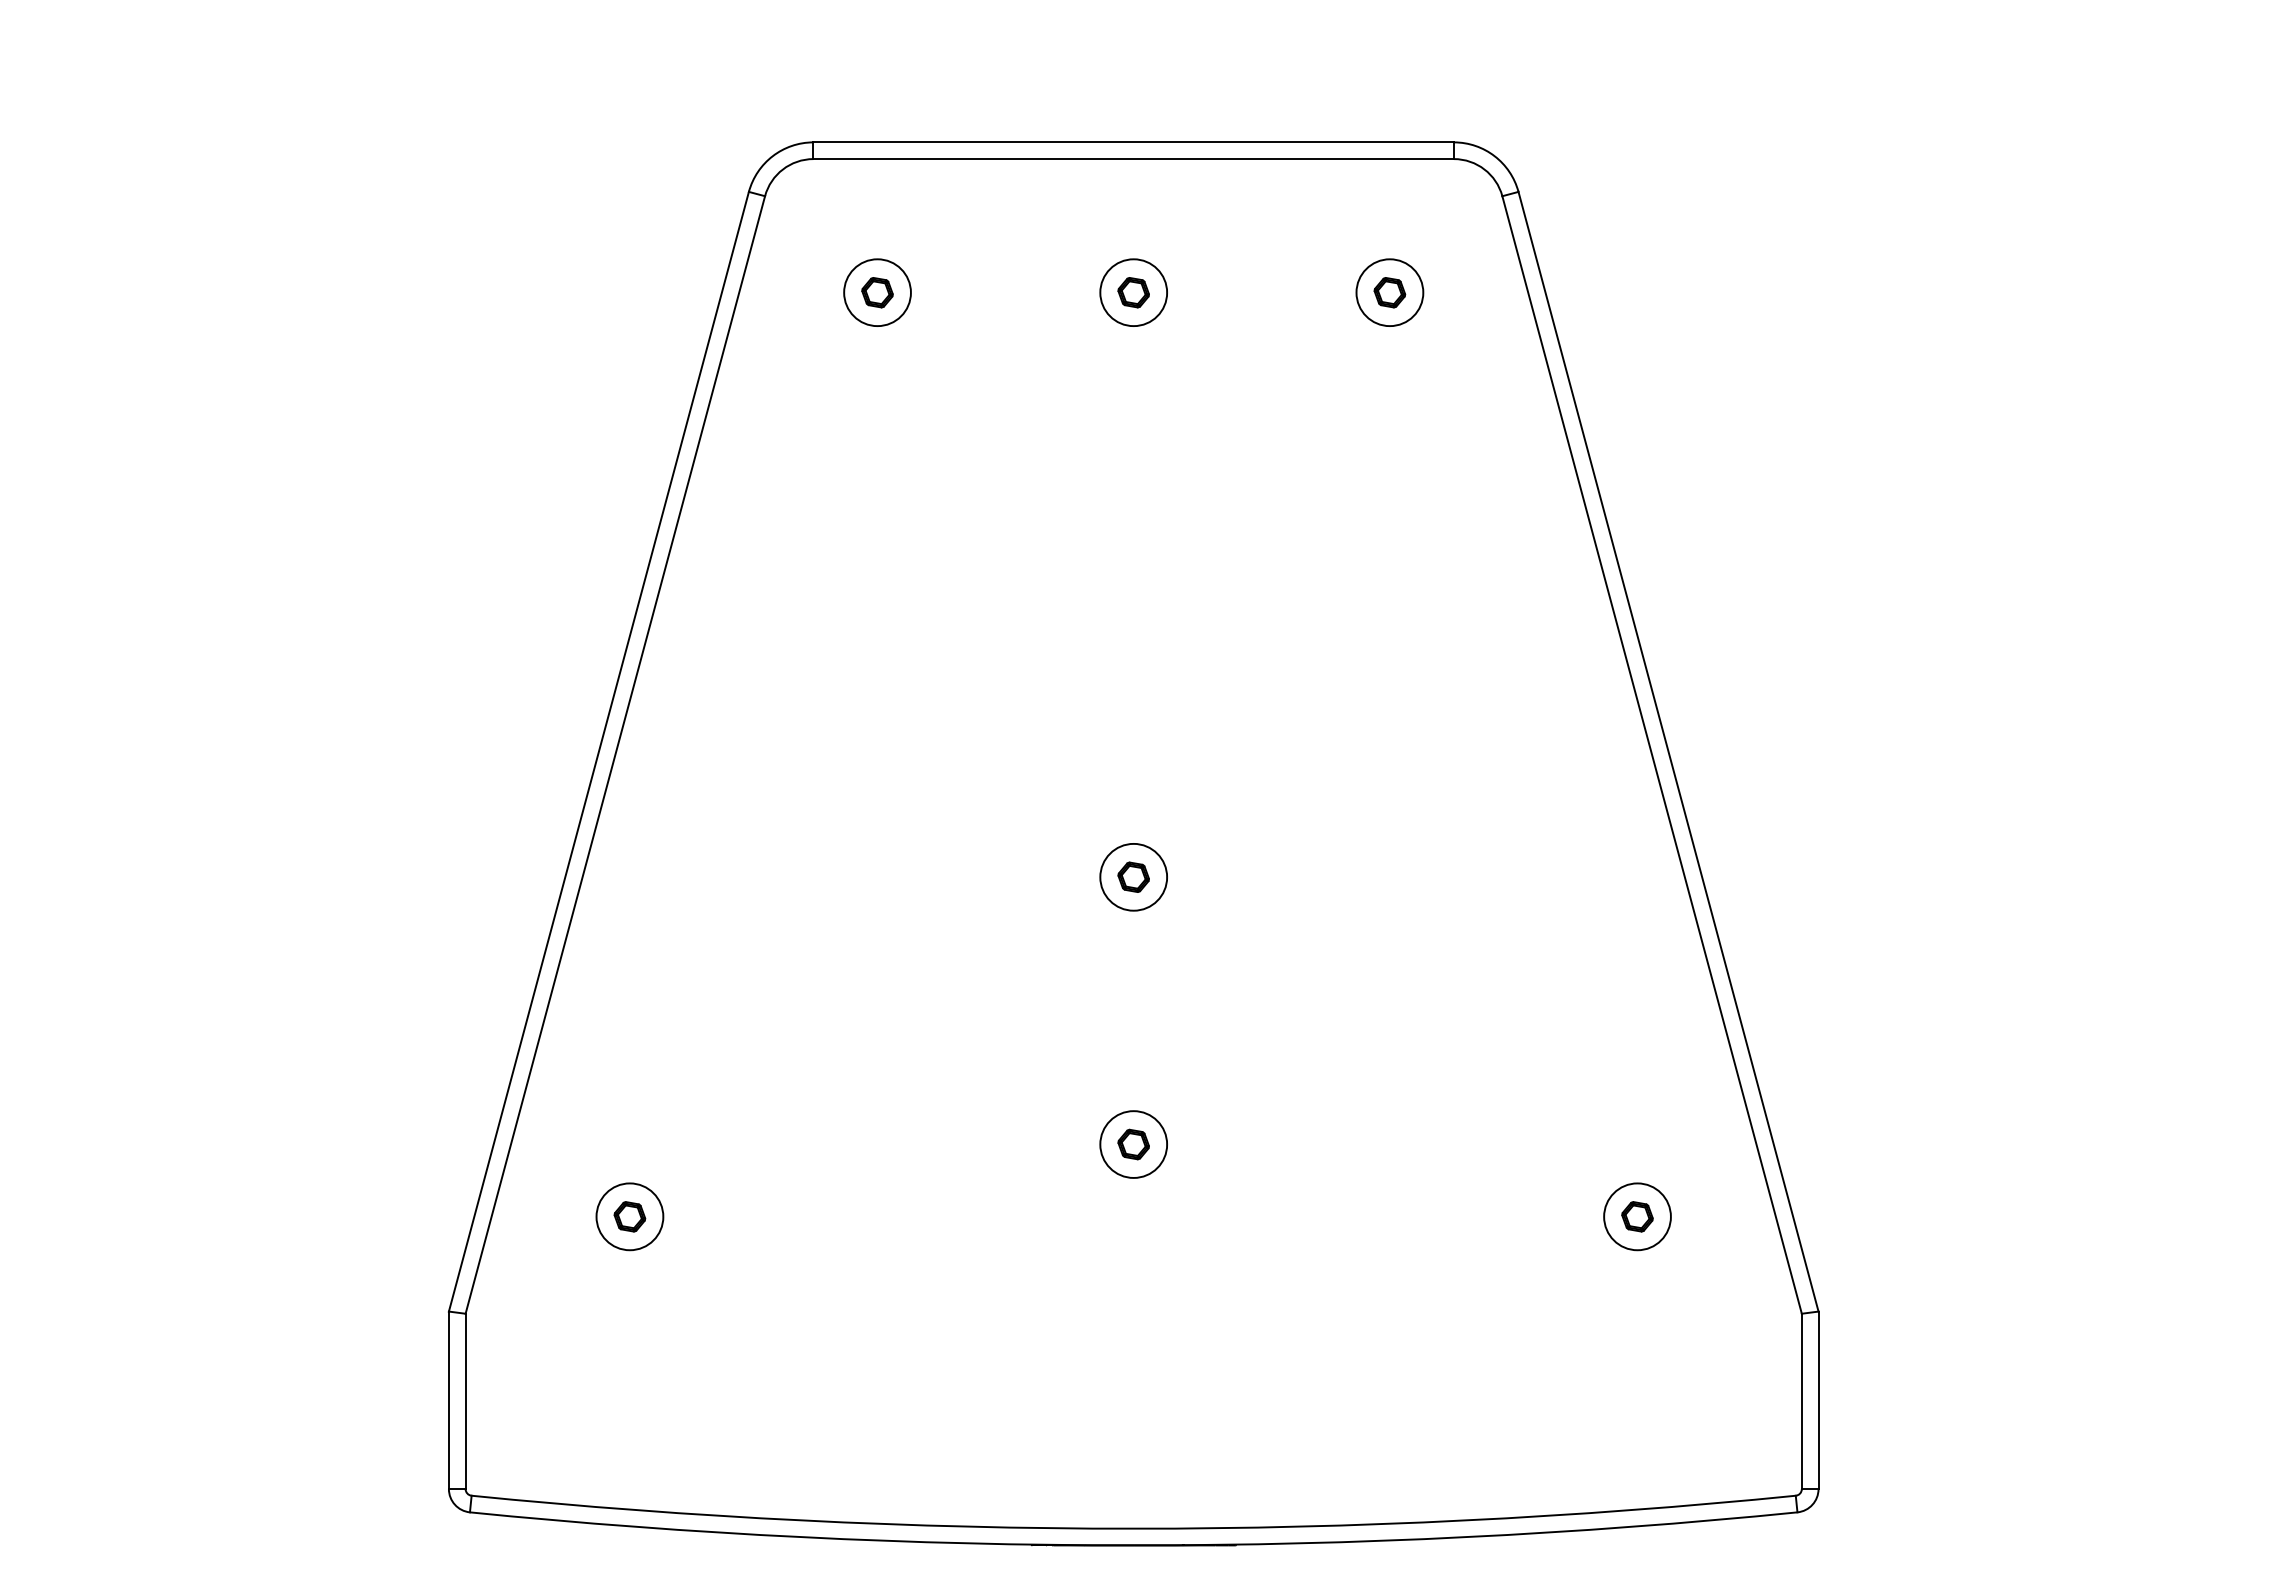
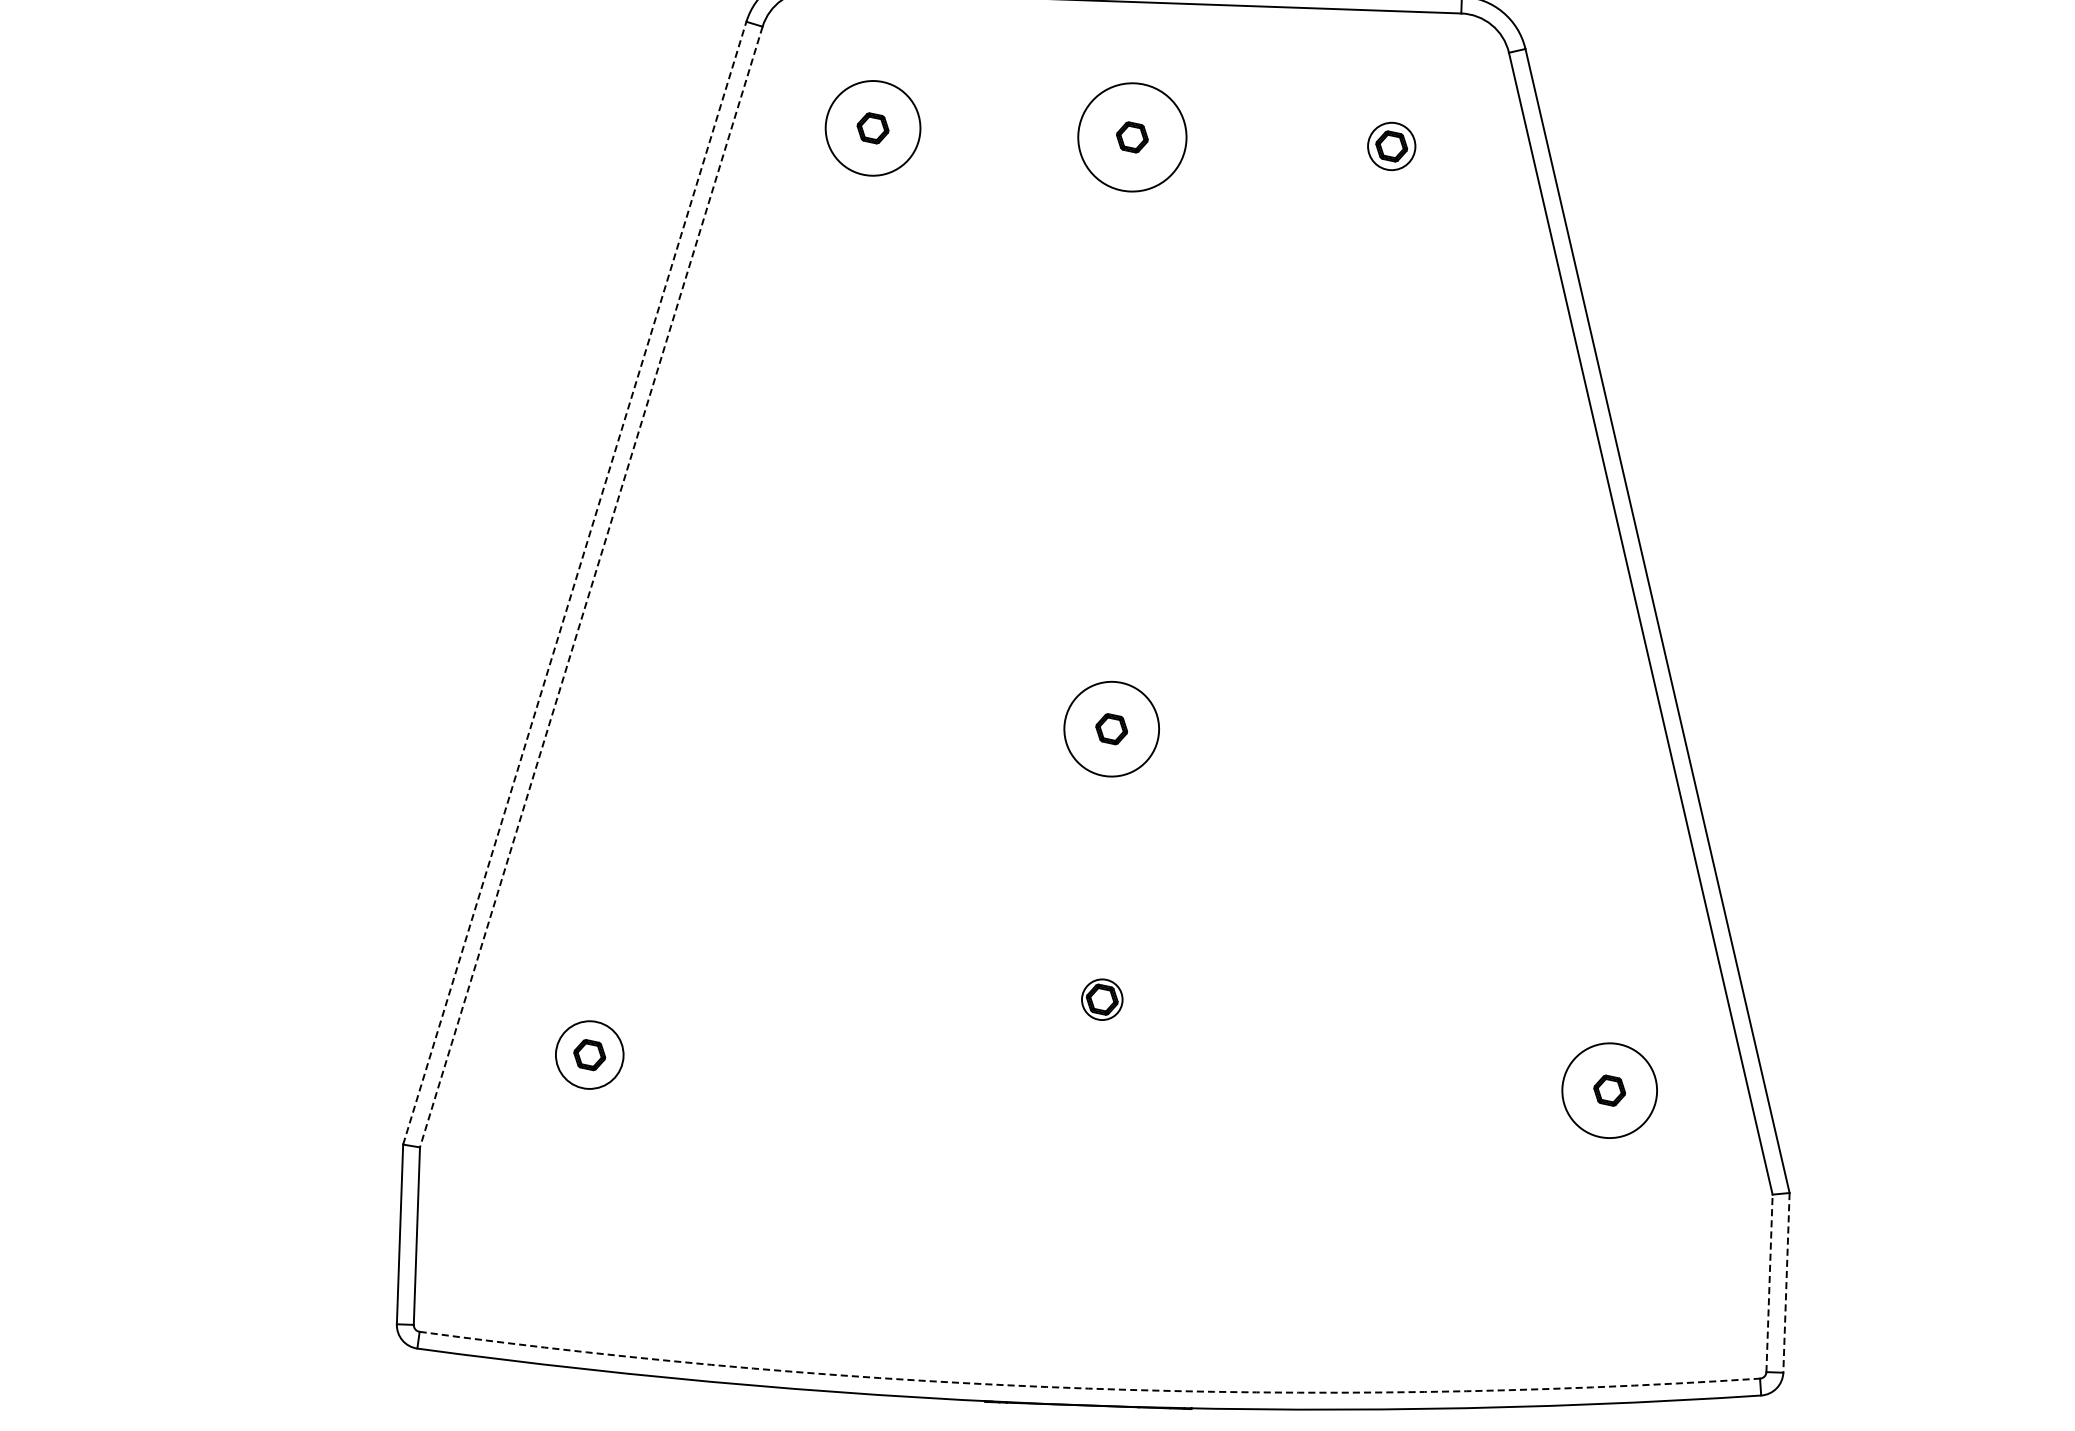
circle: (877, 292) -> (873, 128), size x1.4
circle: (1133, 292) -> (1132, 137), size x1.6
circle: (1389, 292) -> (1391, 146), size x0.7
line: (598, 751) -> (574, 582), solid -> dashed
line: (615, 755) -> (591, 587), solid -> dashed
circle: (1133, 876) -> (1111, 728), size x1.4
circle: (1133, 1144) -> (1102, 999), size x0.6
circle: (1637, 1216) -> (1609, 1090), size x1.4
line: (1818, 1400) -> (1786, 1283), solid -> dashed
line: (1801, 1401) -> (1769, 1283), solid -> dashed
arc: (1133, 1528) -> (1088, 1388), solid -> dashed

